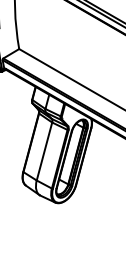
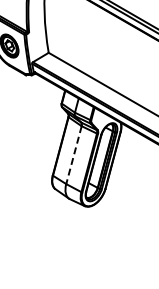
line: (44, 151) -> (73, 155), solid -> dashed

